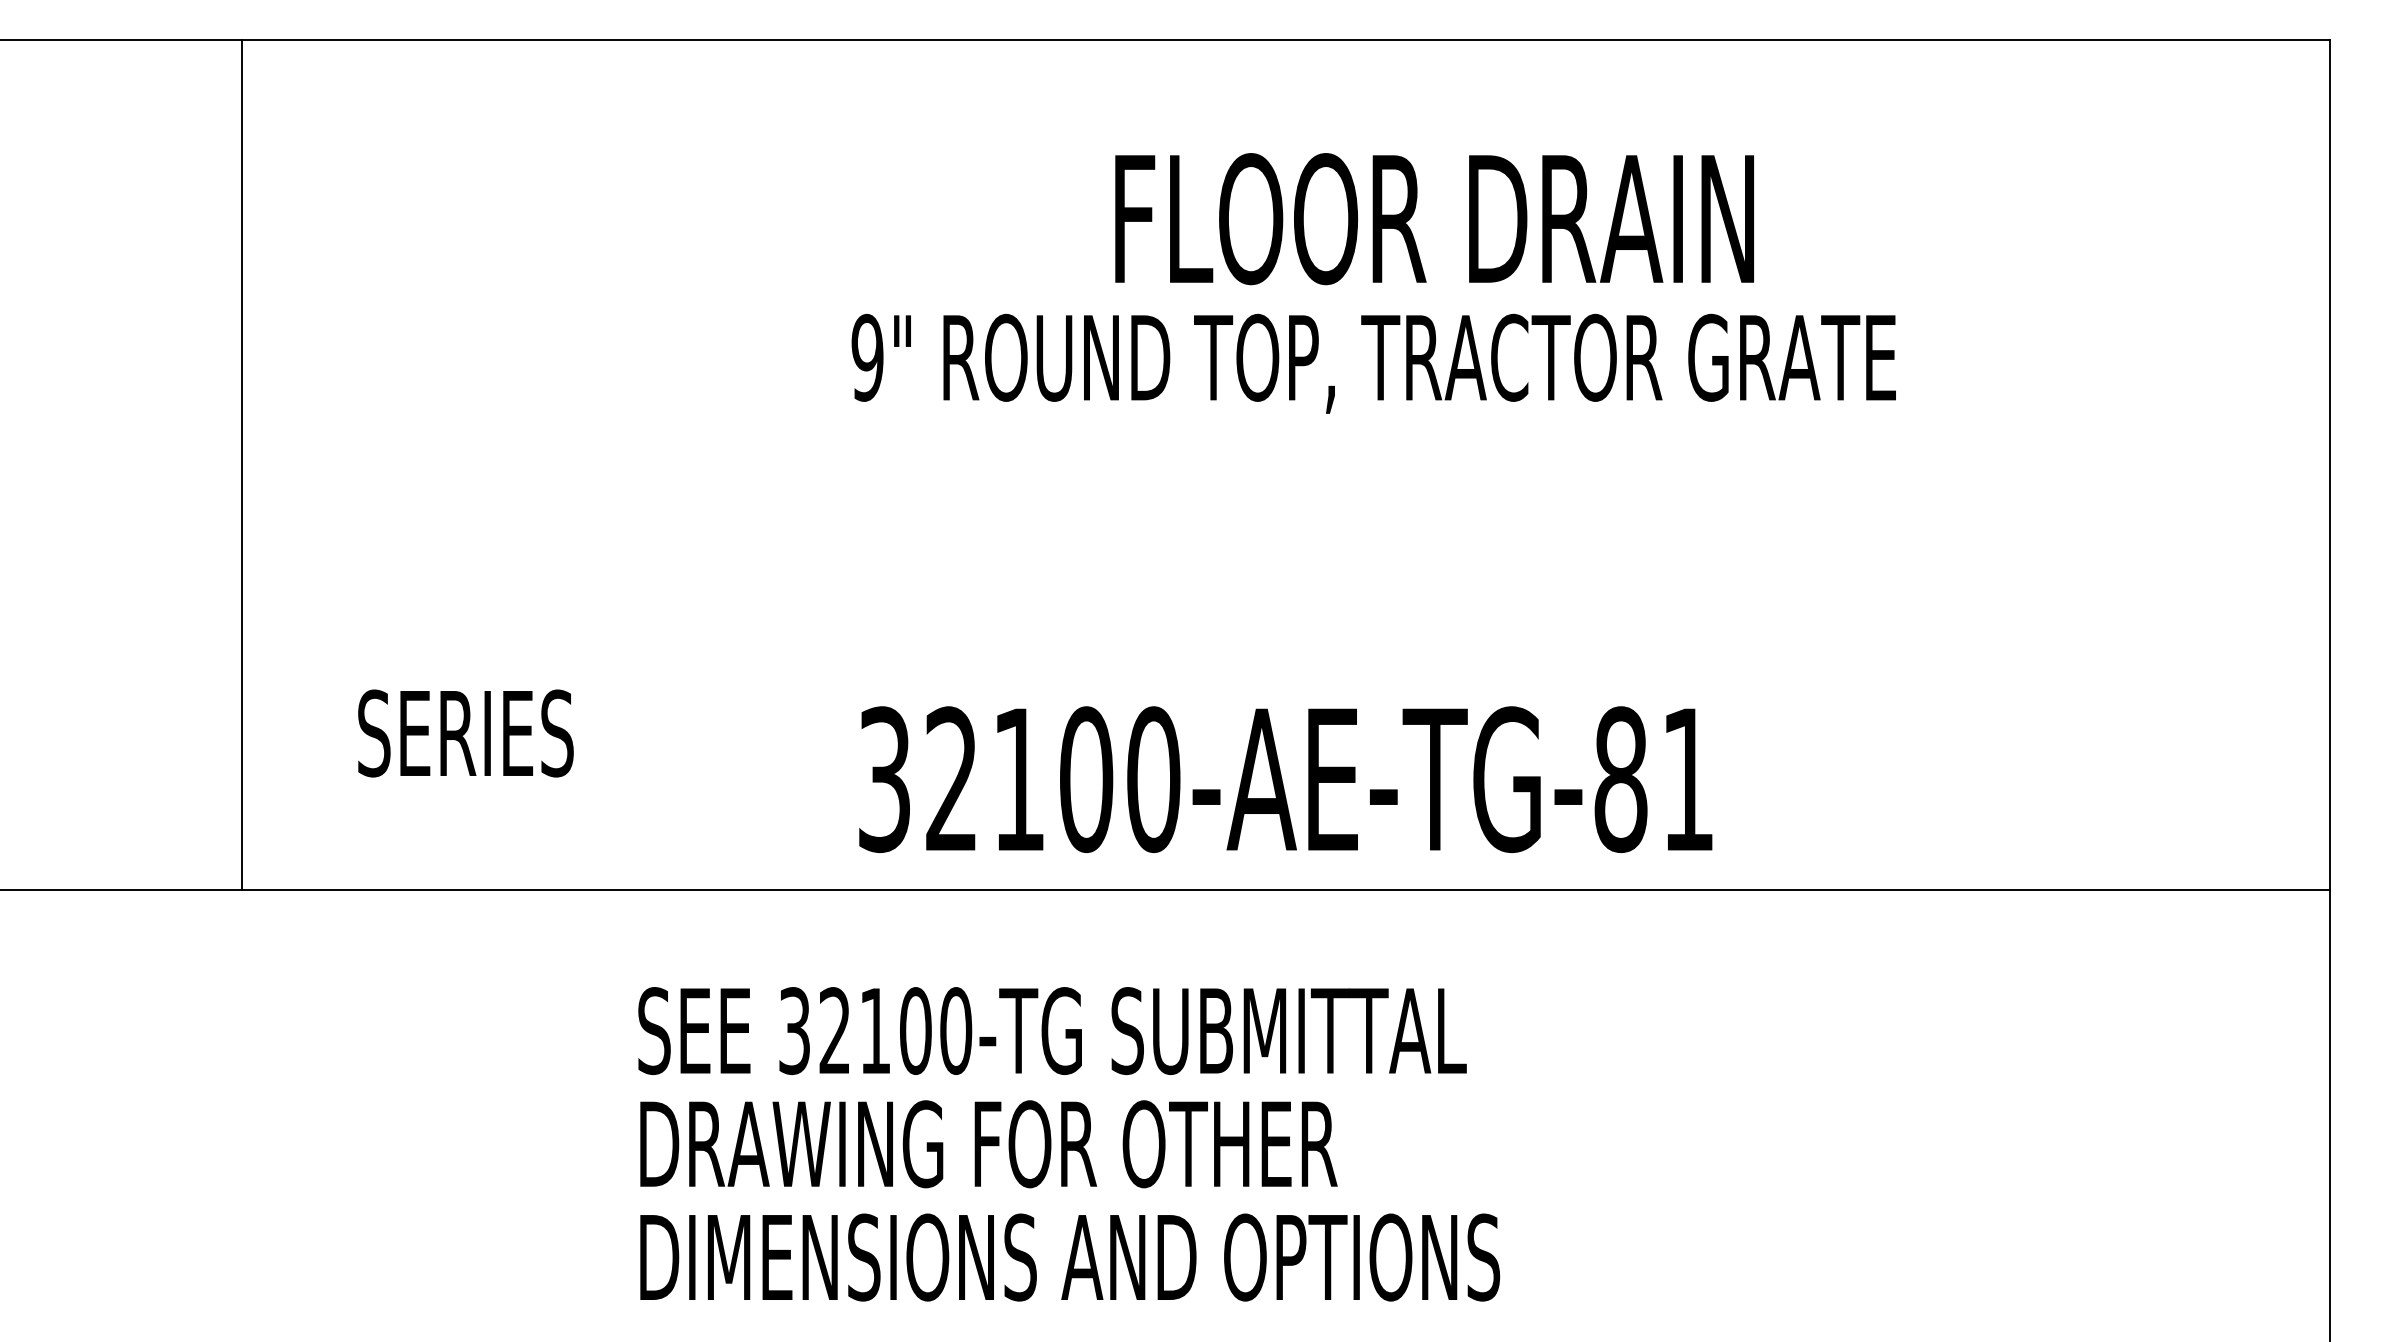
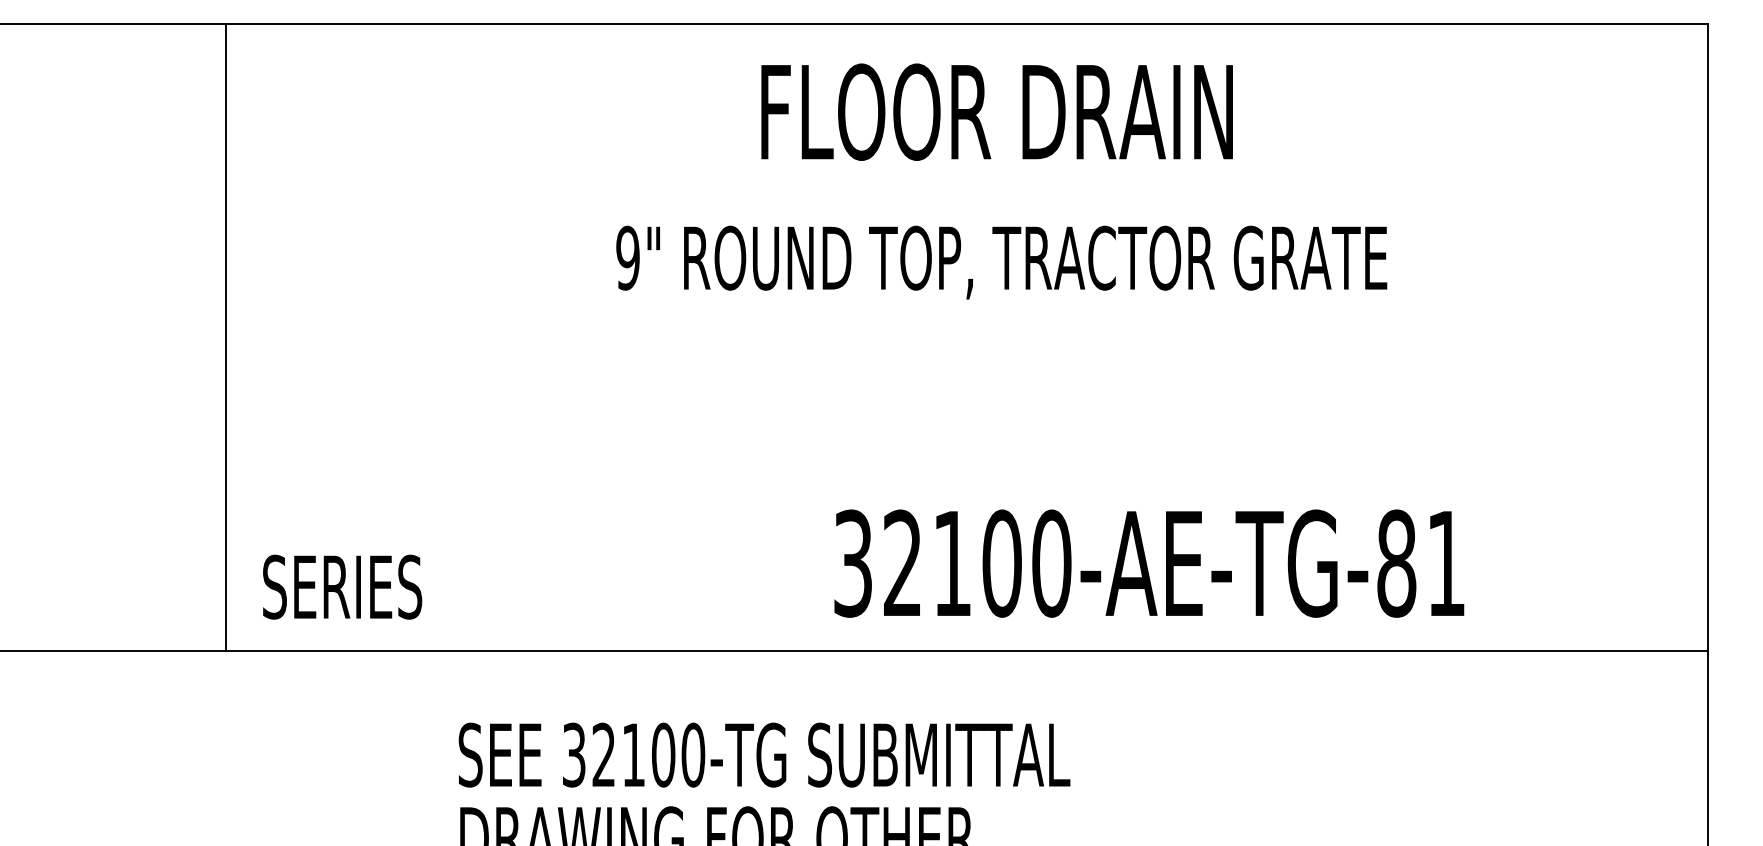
text: (1434, 219) -> (997, 112), moved
line: (241, 464) -> (225, 336), moved
text: (465, 733) -> (342, 587), moved
text: (1285, 779) -> (1149, 563), moved

